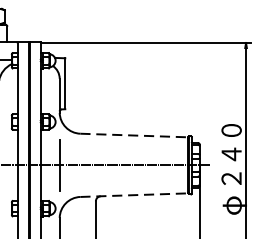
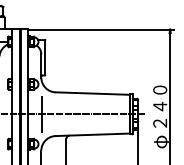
line: (135, 135) -> (93, 93), dashed -> solid
line: (135, 194) -> (93, 134), dashed -> solid

